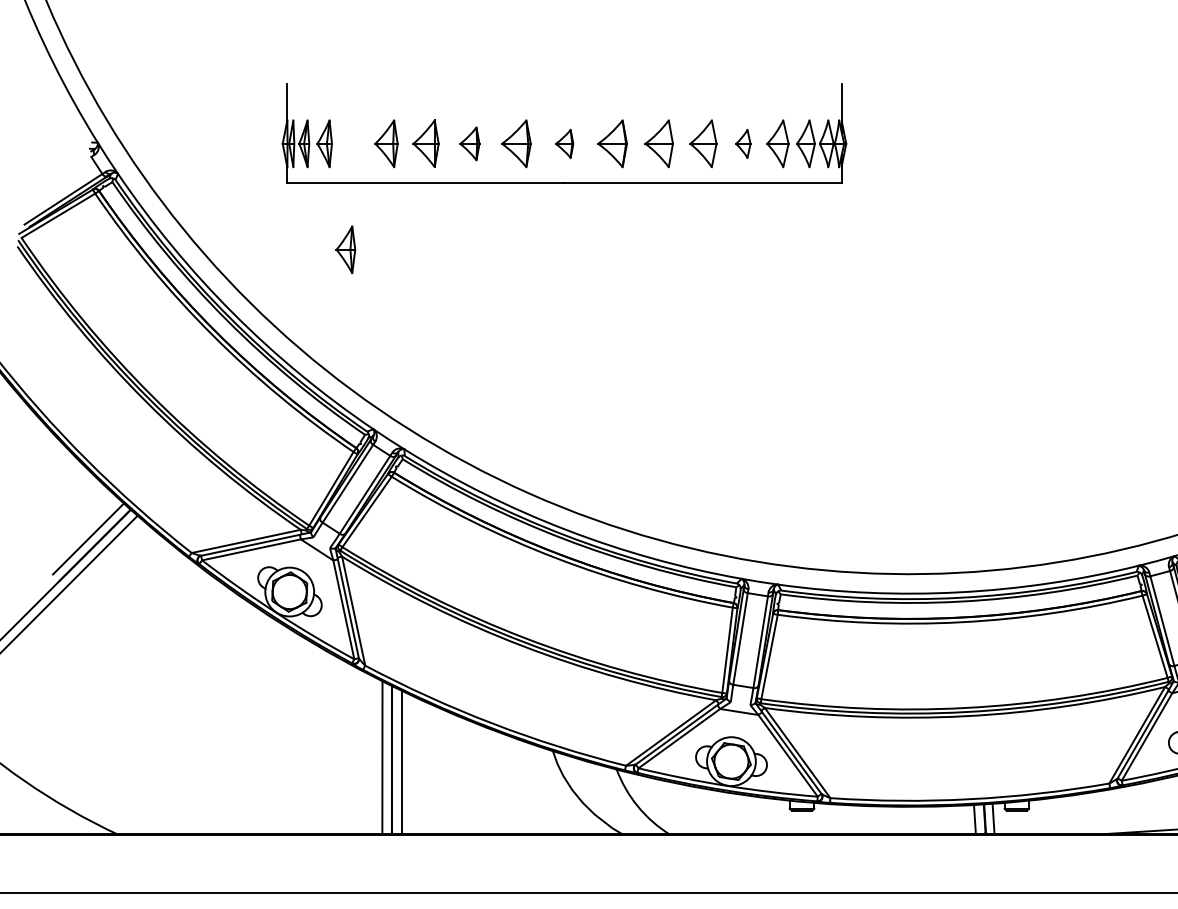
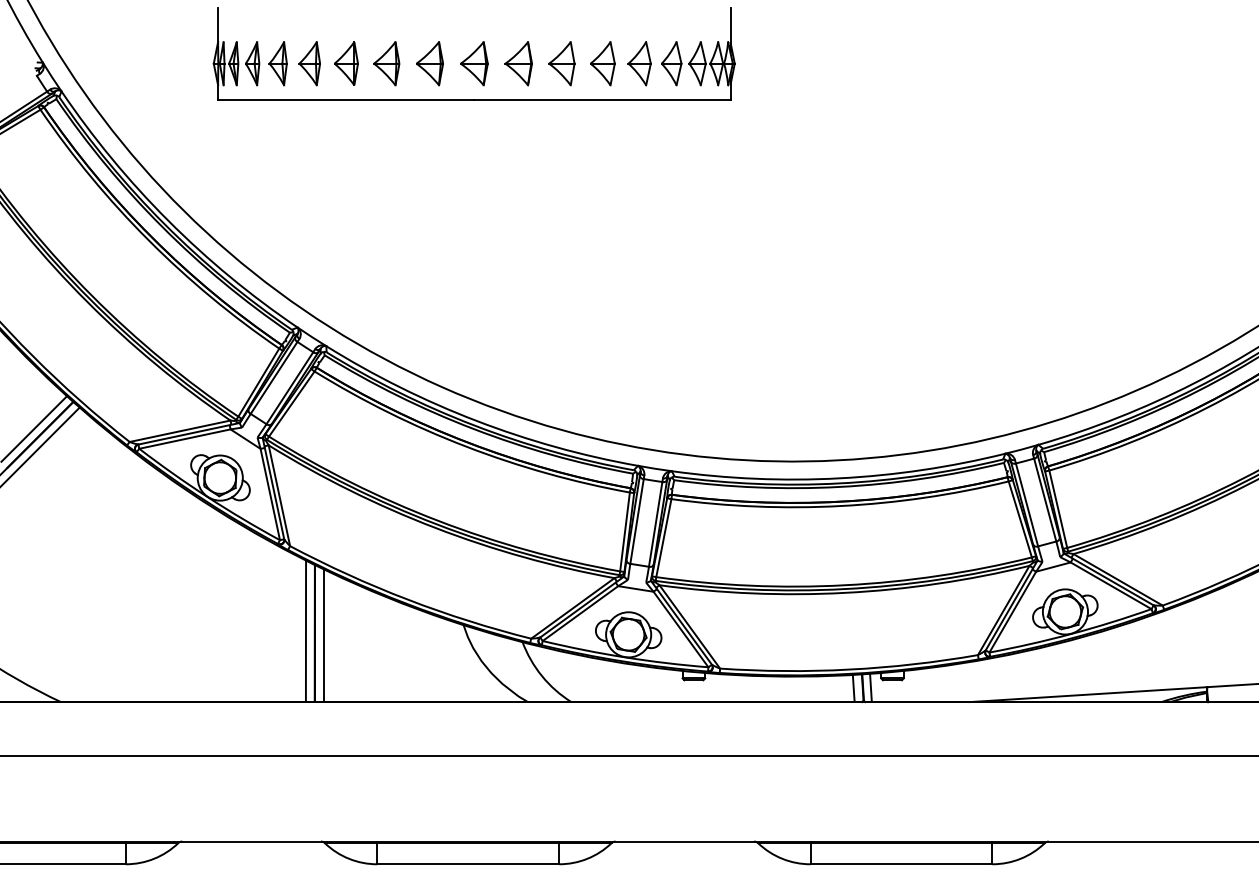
part: (469, 143) -> (386, 63), size x1.43
part: (564, 143) -> (474, 63), size x1.67
part: (743, 143) -> (639, 63), size x1.67
part: (345, 249) -> (277, 63), moved

